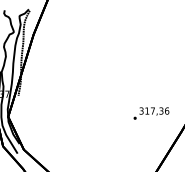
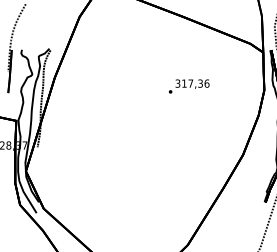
text: (151, 113) -> (189, 86), moved

